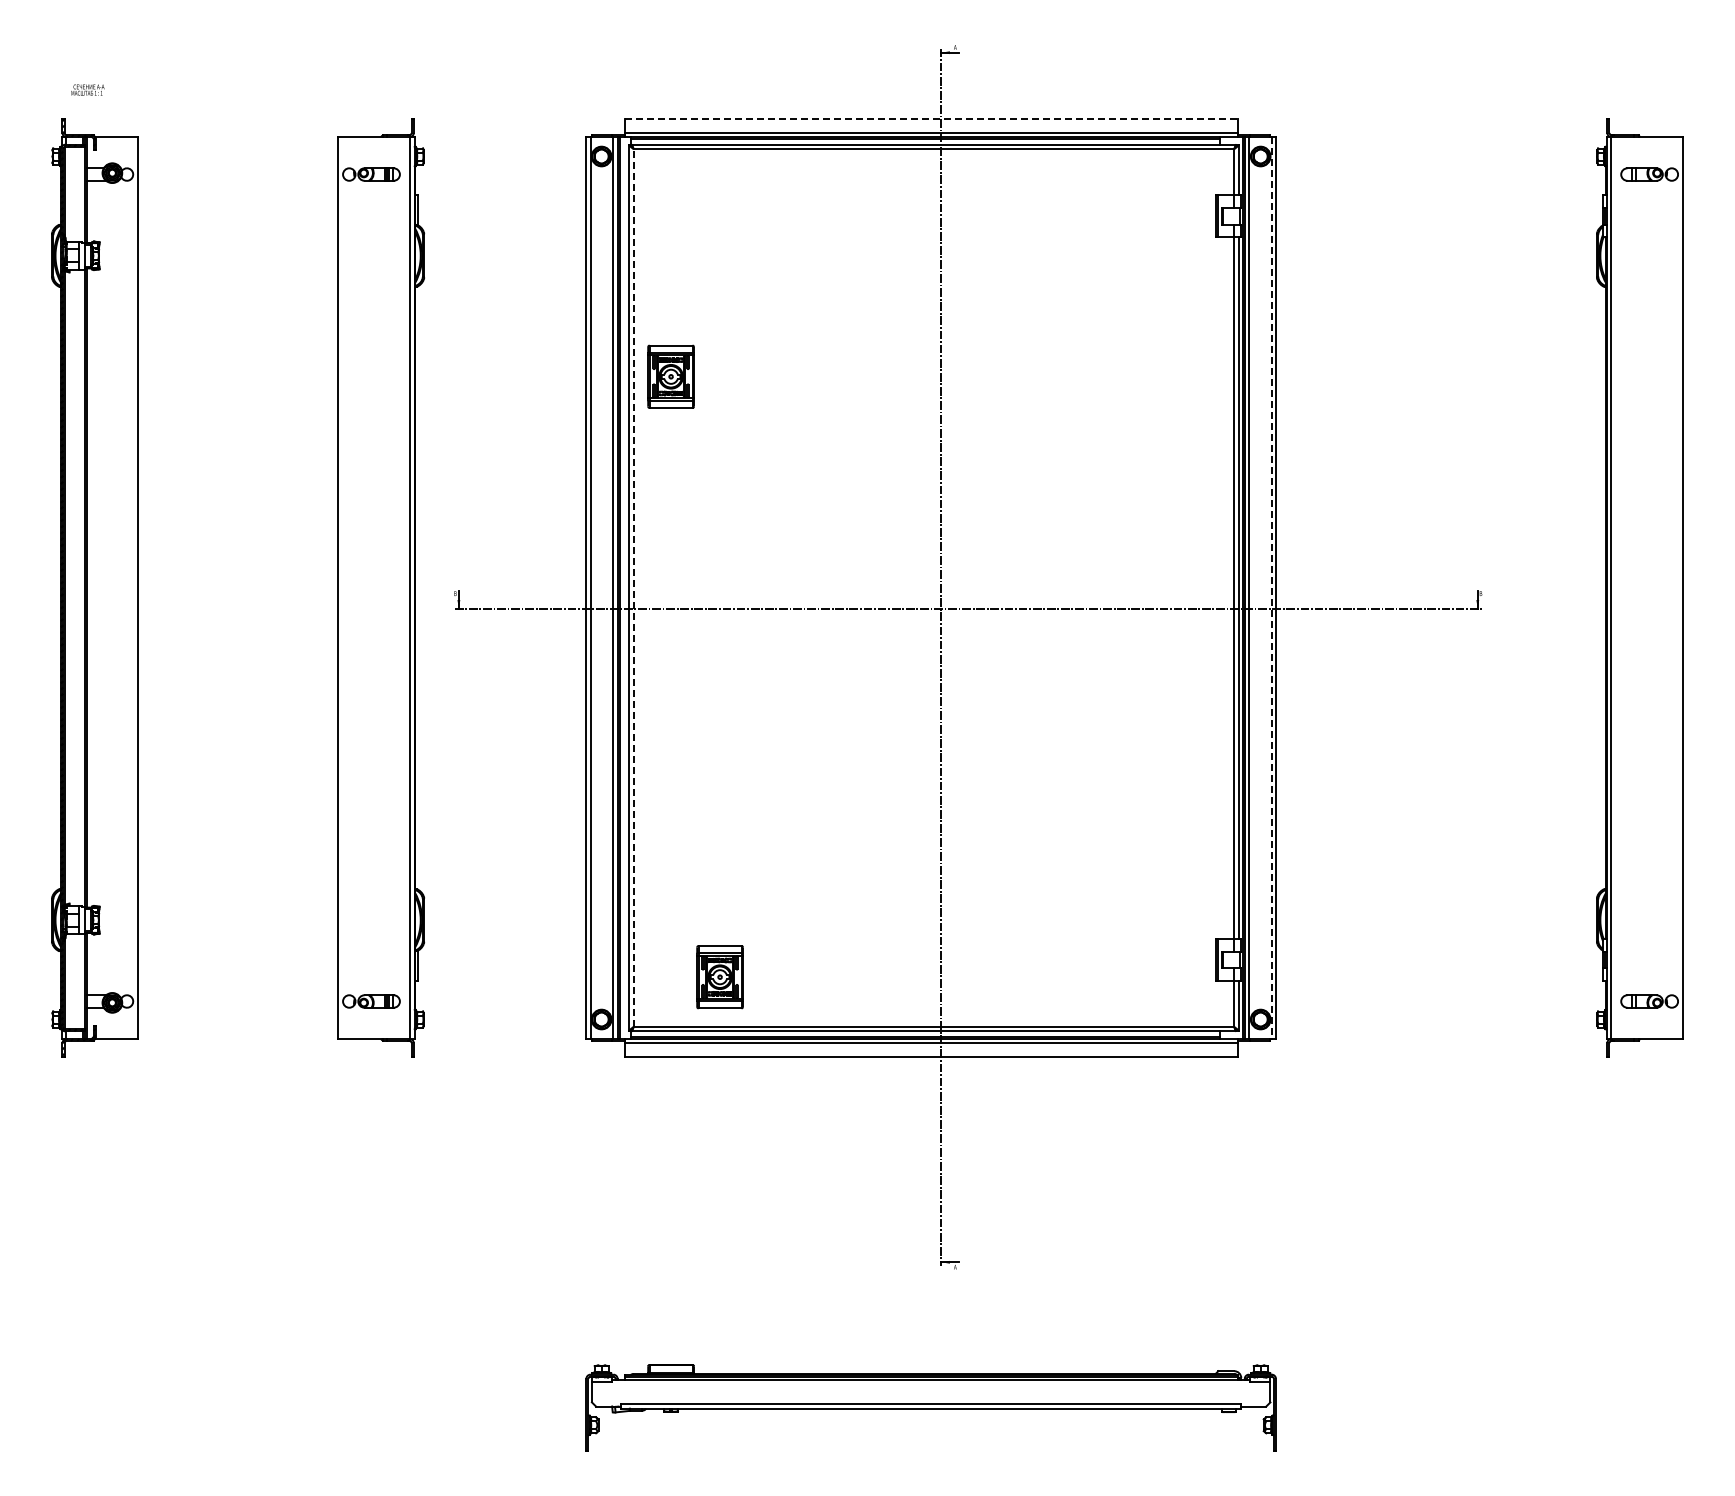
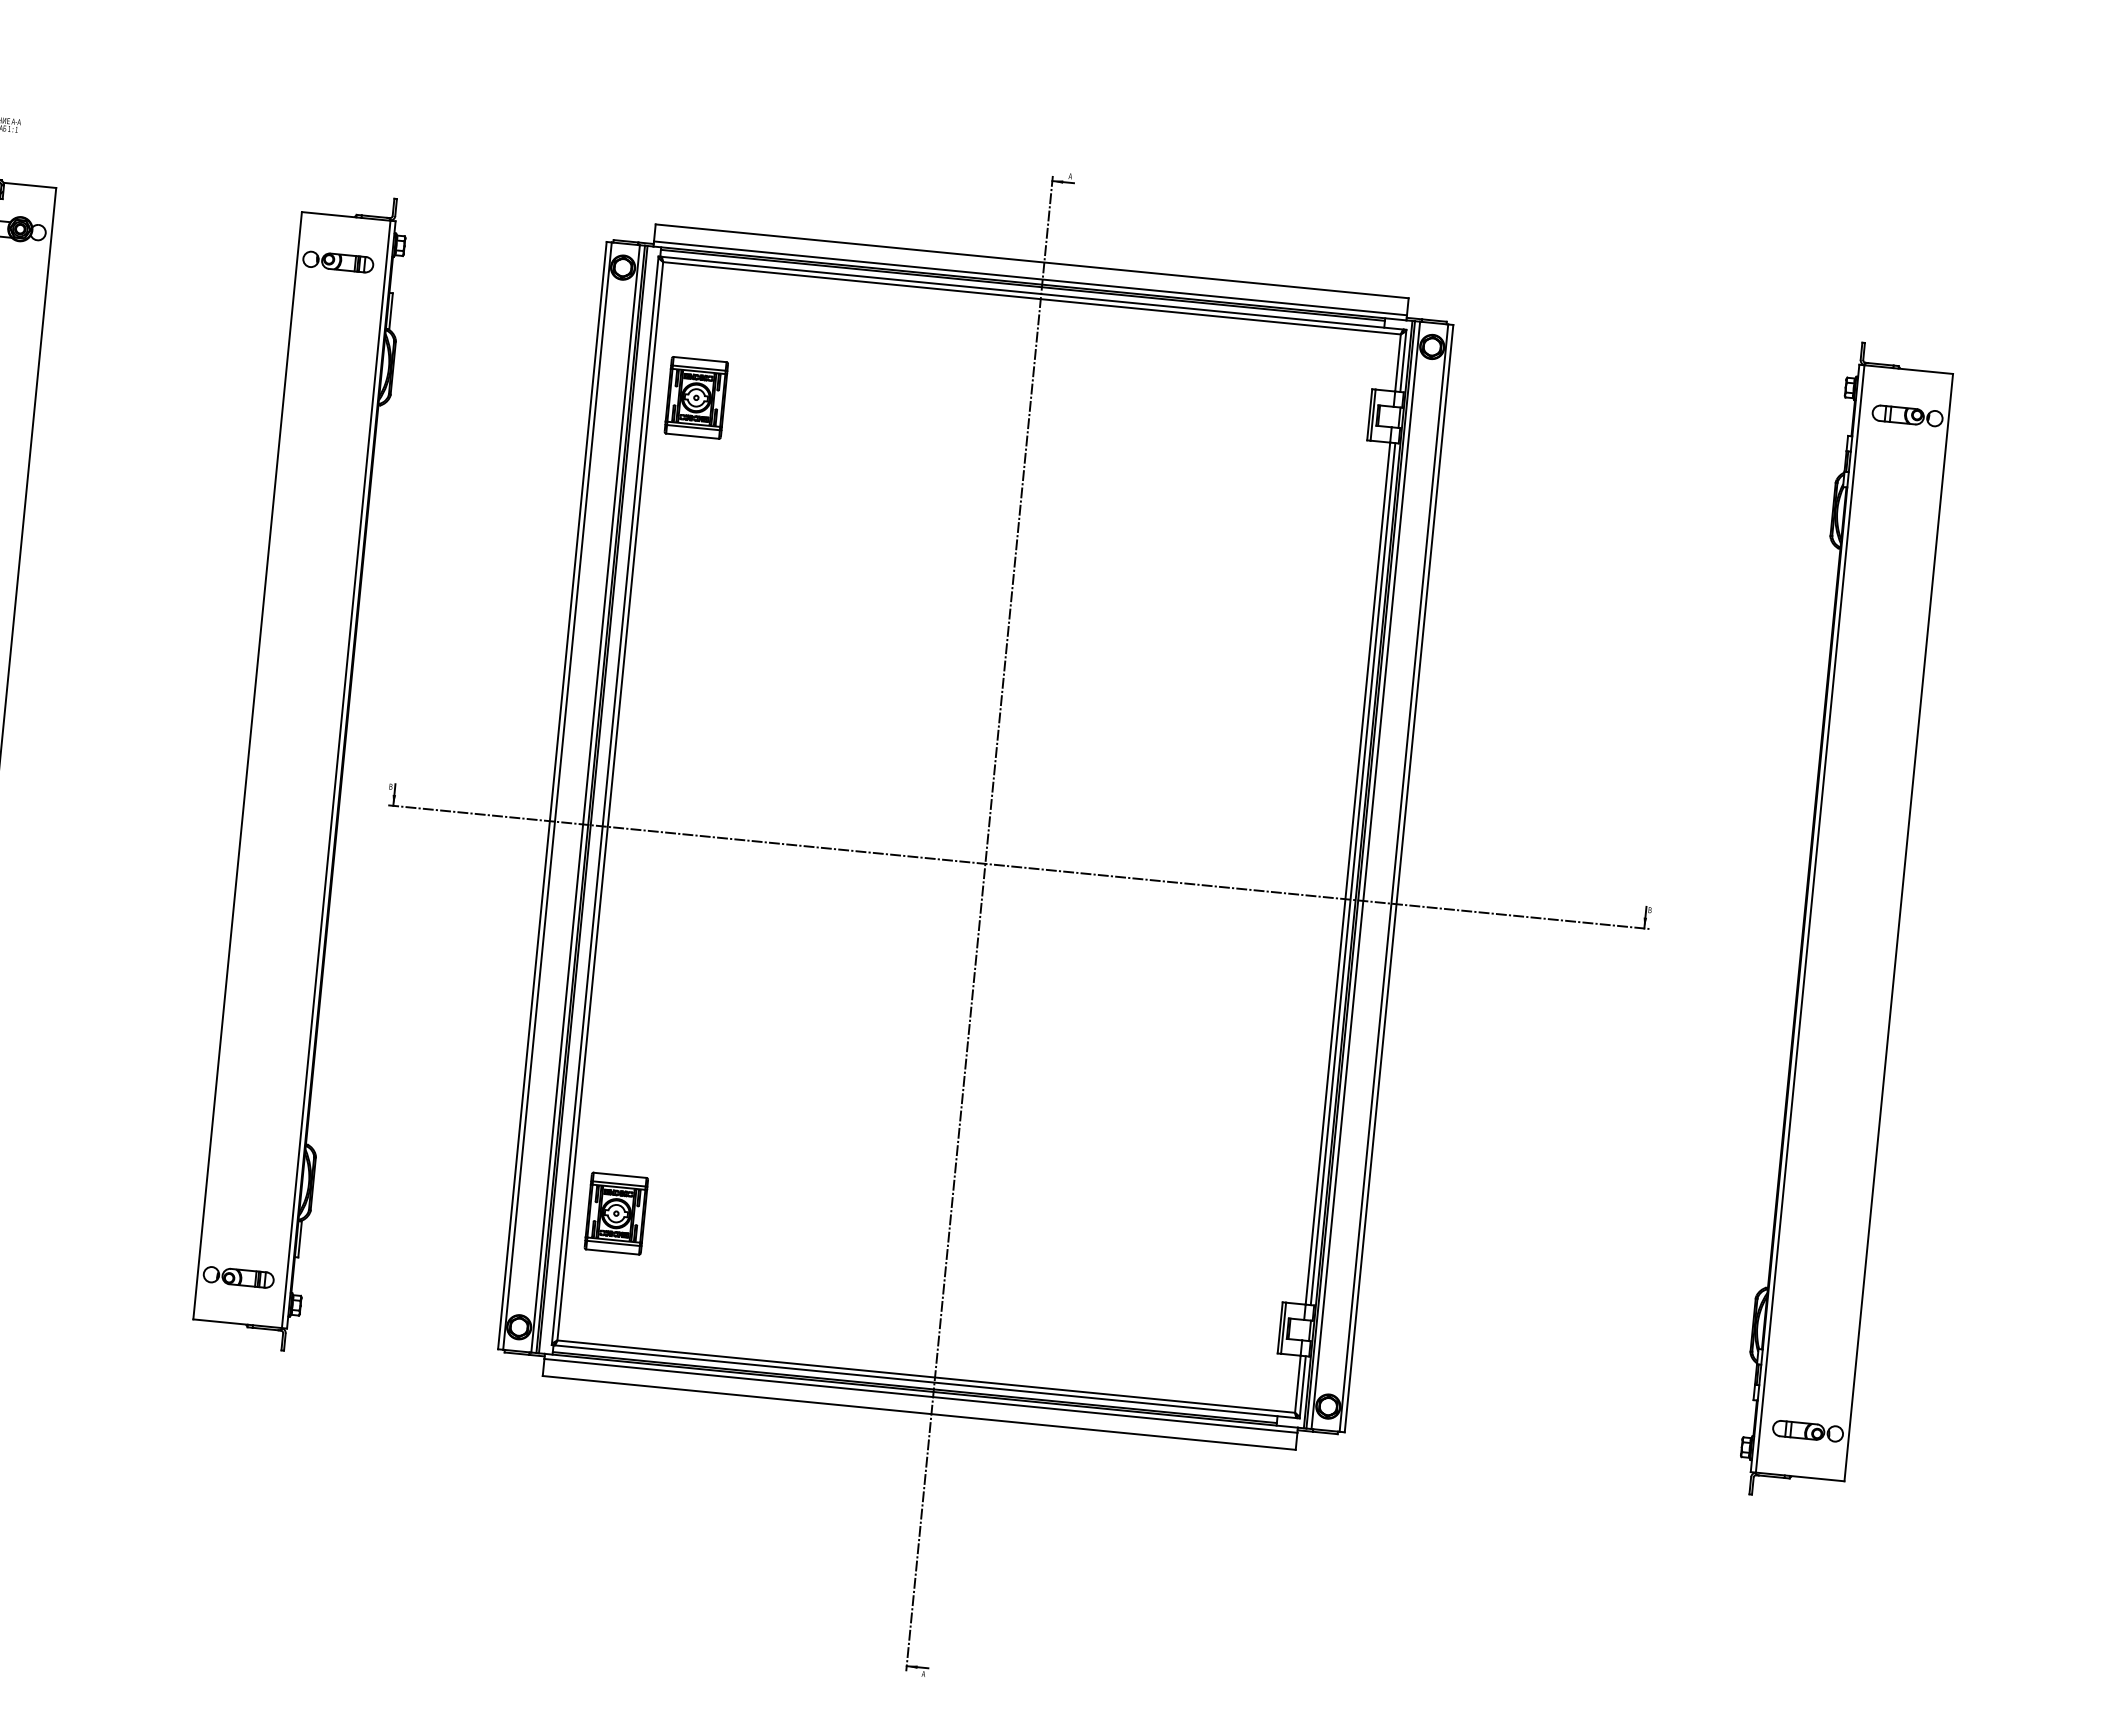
line: (931, 119) -> (1032, 261), dashed -> solid
part: (670, 376) -> (695, 397), moved
line: (633, 587) -> (610, 800), dashed -> solid
line: (1271, 588) -> (1393, 878), dashed -> solid
part: (719, 977) -> (615, 1213), moved

